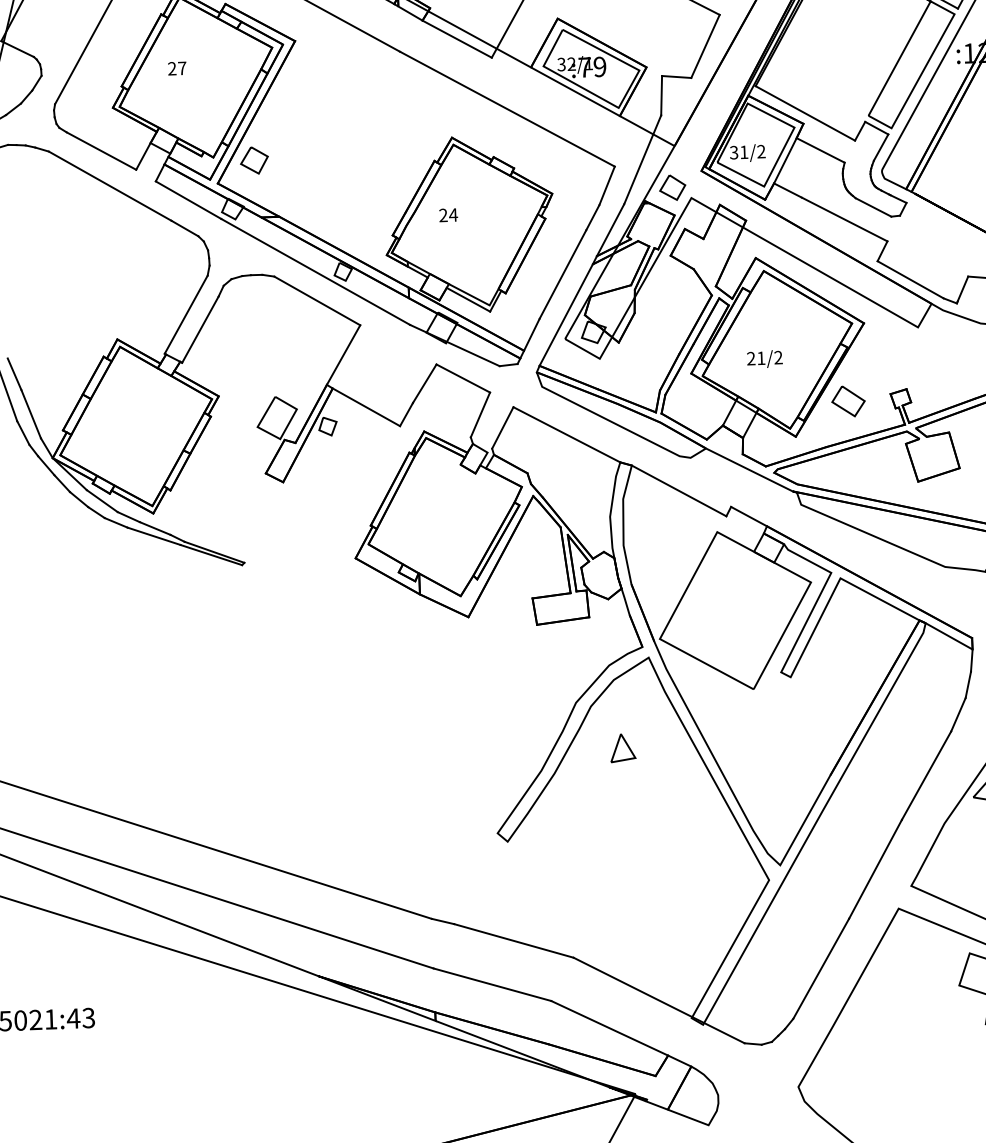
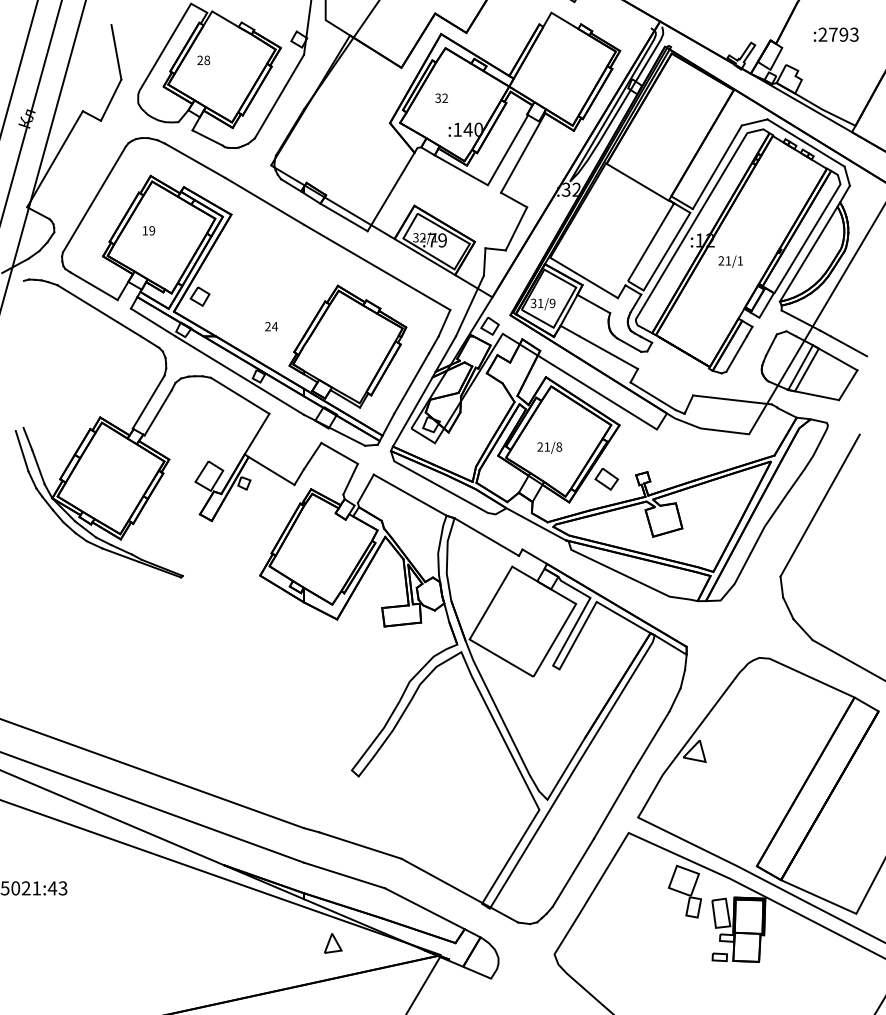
text: (176, 68) -> (148, 230), 27 -> 19
text: (761, 151) -> (552, 303), 31/2 -> 31/9
text: (448, 215) -> (271, 326), moved
text: (778, 356) -> (559, 446), 21/2 -> 21/8
part: (623, 748) -> (333, 943), moved

